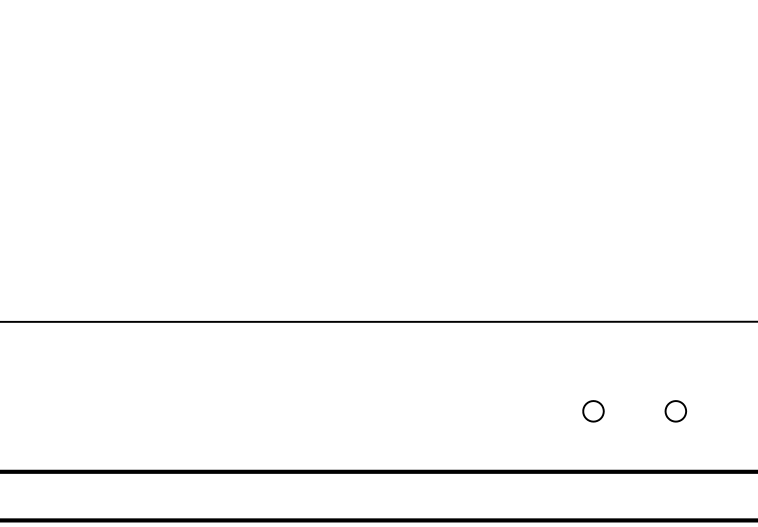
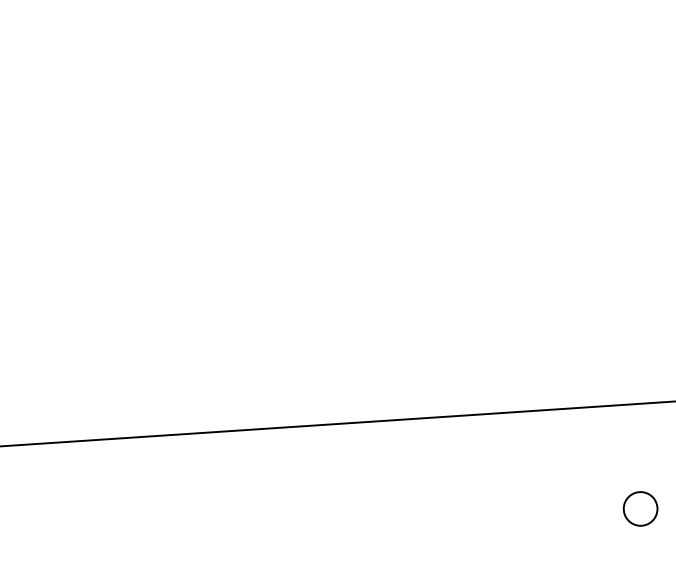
part: (593, 411) -> (640, 509), size x1.4

